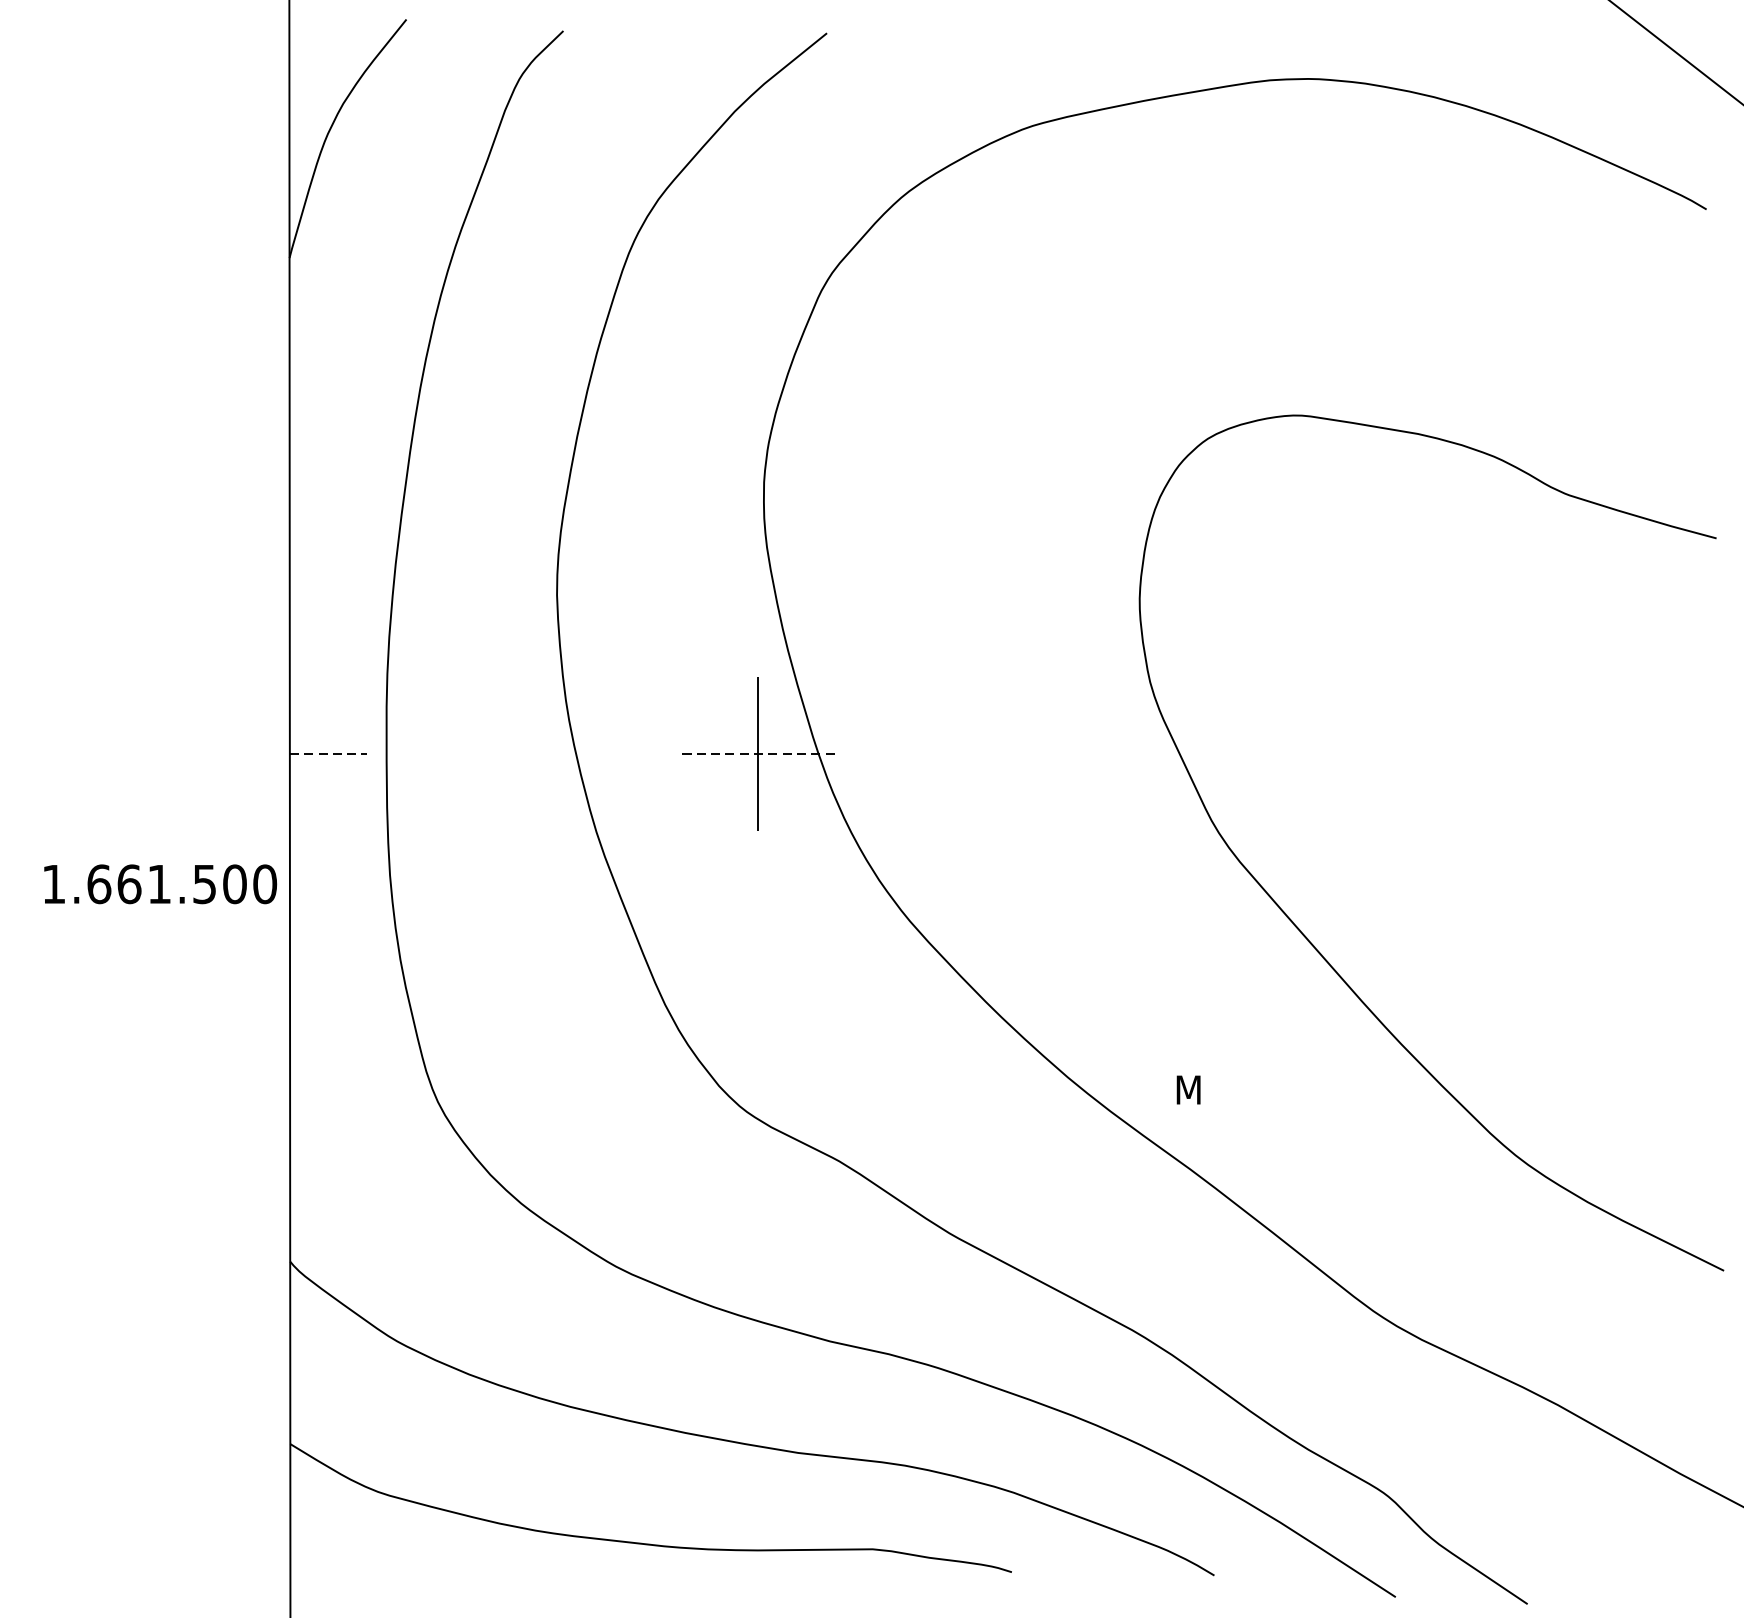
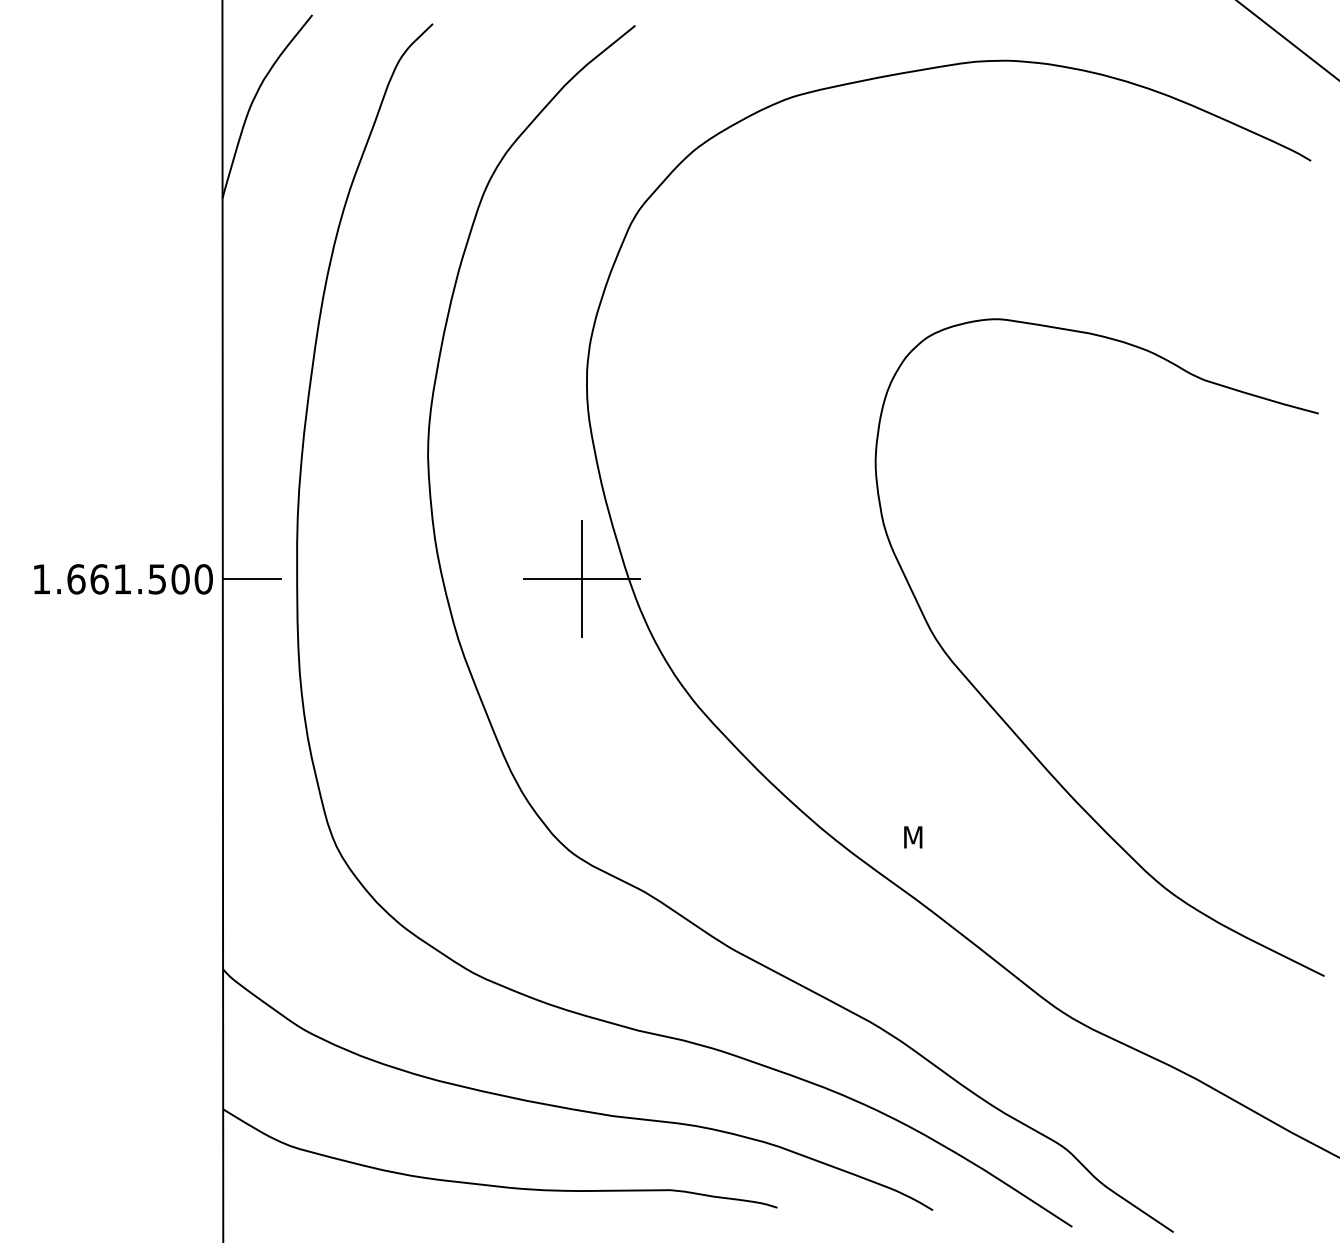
line: (328, 754) -> (252, 579), dashed -> solid
line: (756, 754) -> (581, 579), dashed -> solid
text: (160, 884) -> (123, 579), moved

